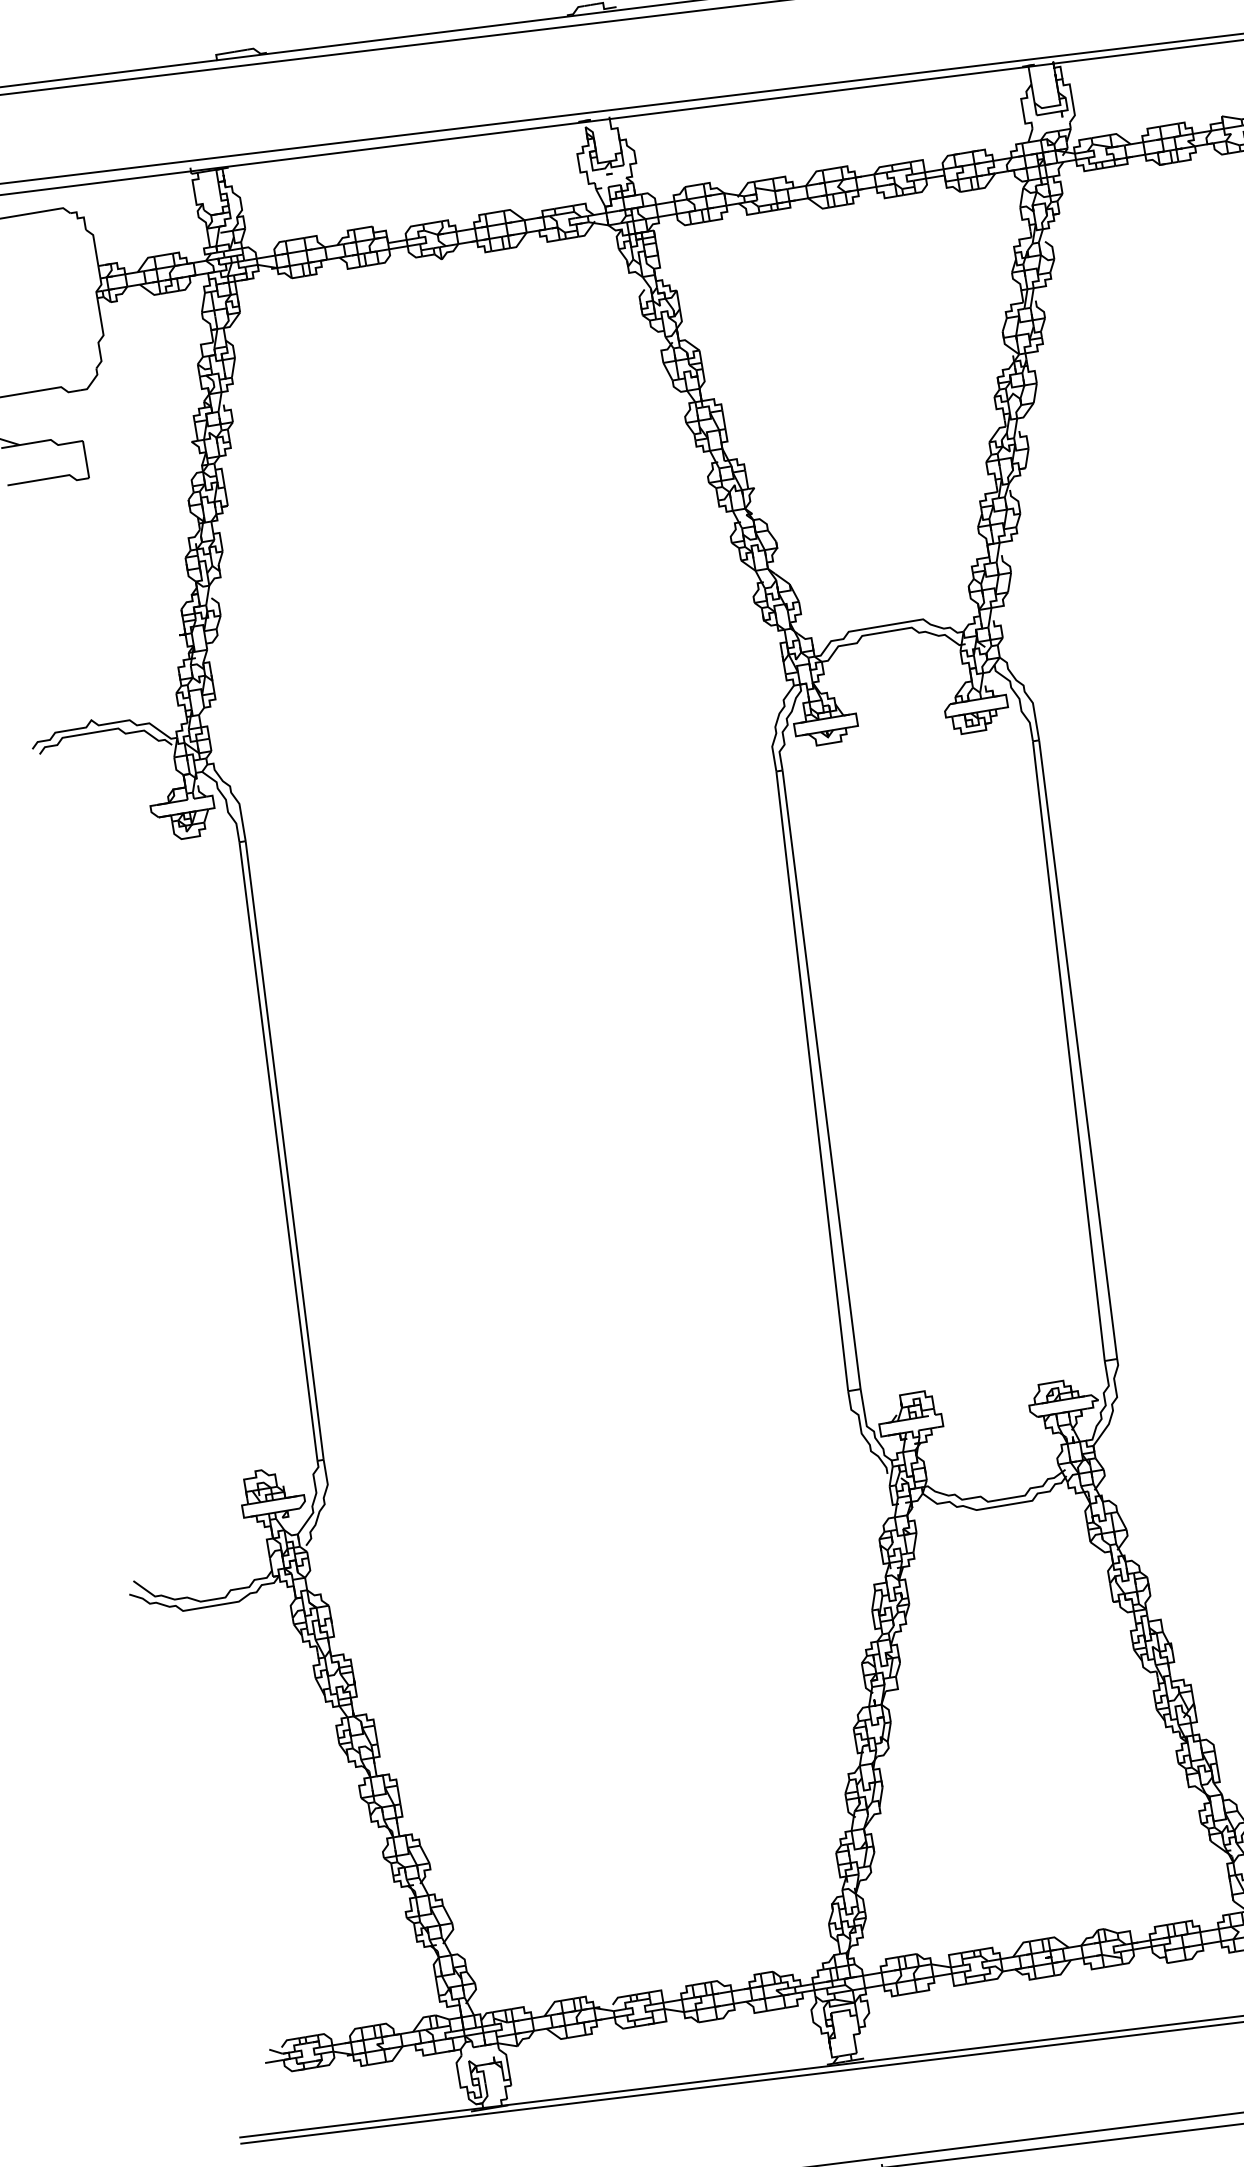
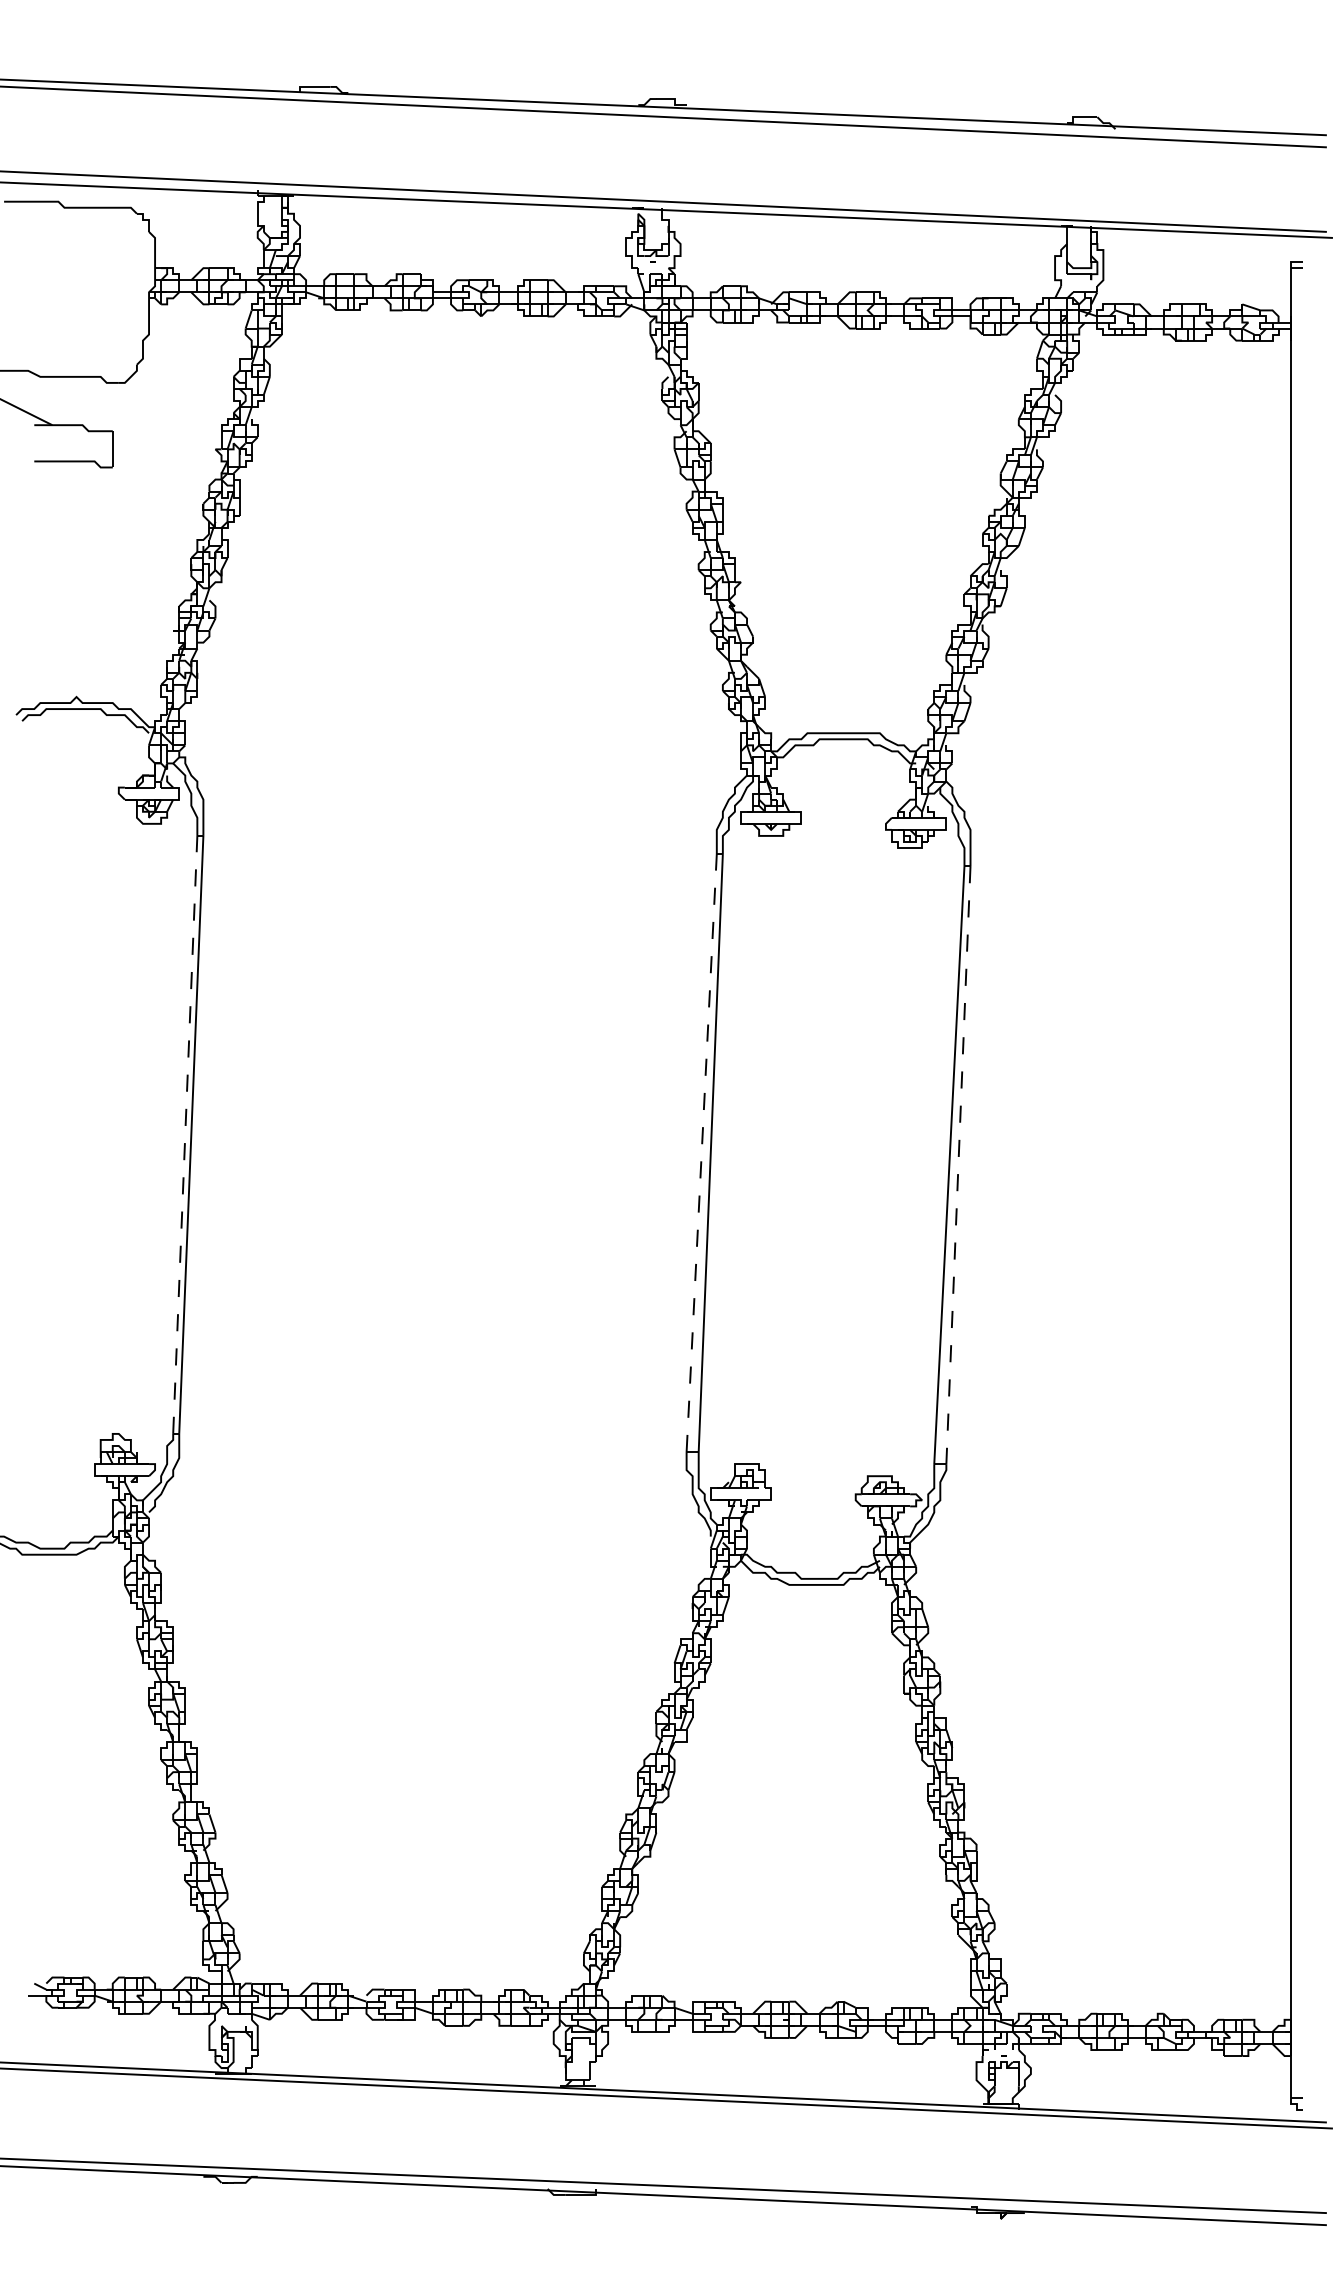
line: (1078, 1050) -> (958, 1165), solid -> dashed
line: (811, 1080) -> (701, 1152), solid -> dashed
line: (278, 1151) -> (185, 1134), solid -> dashed

